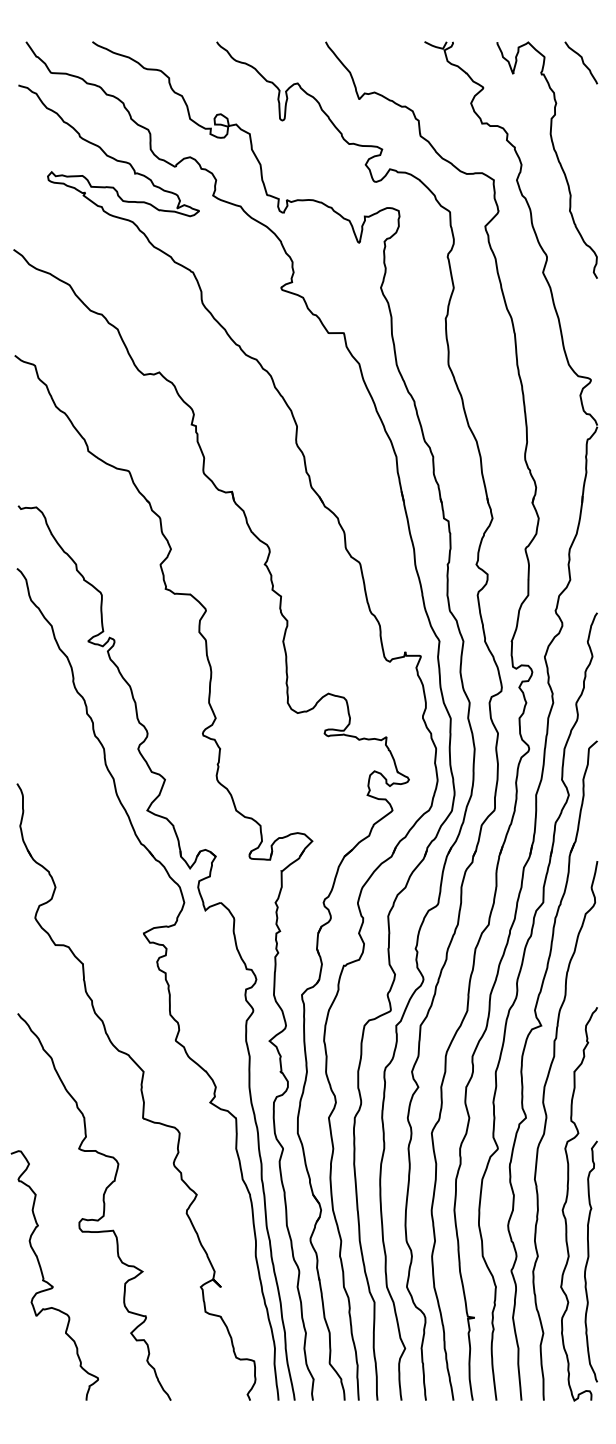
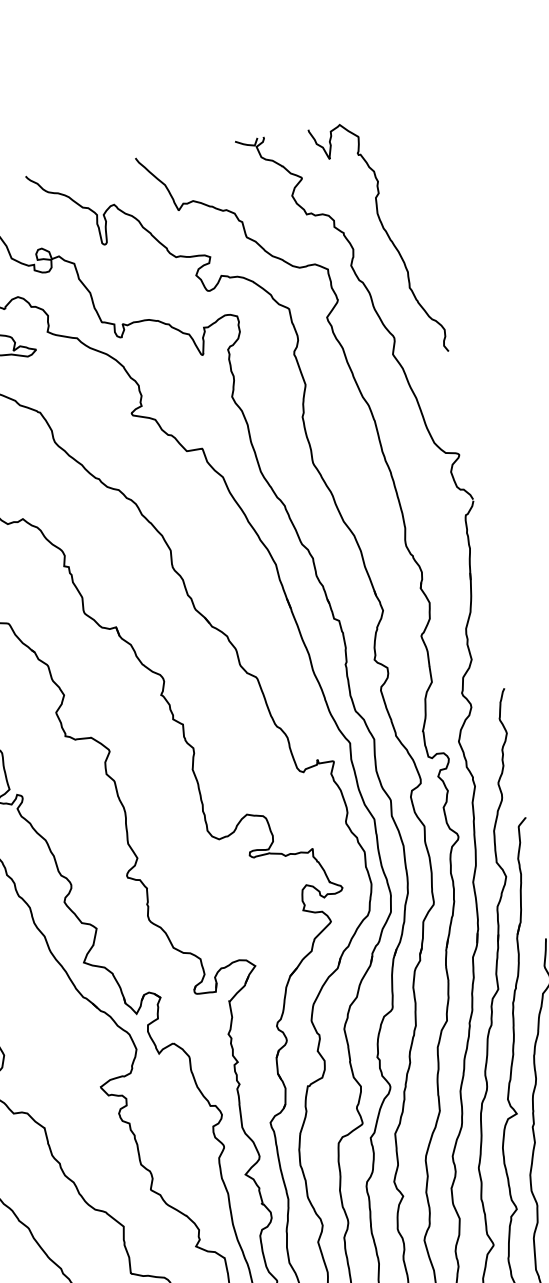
curve: (582, 62) -> (397, 136), removed

